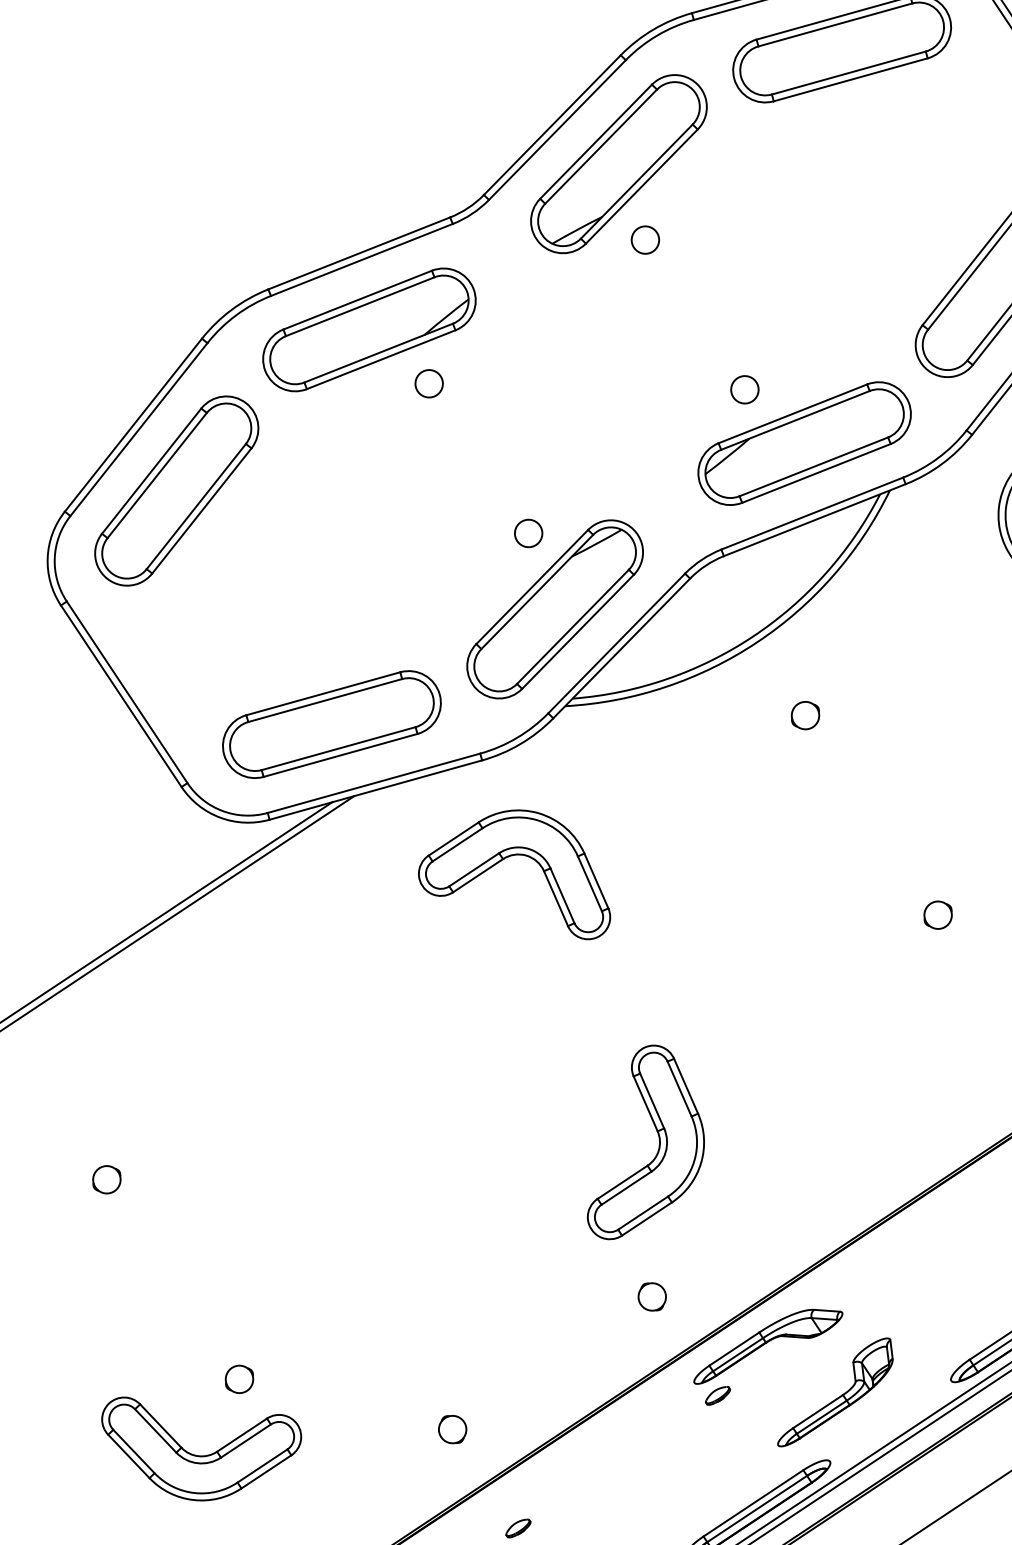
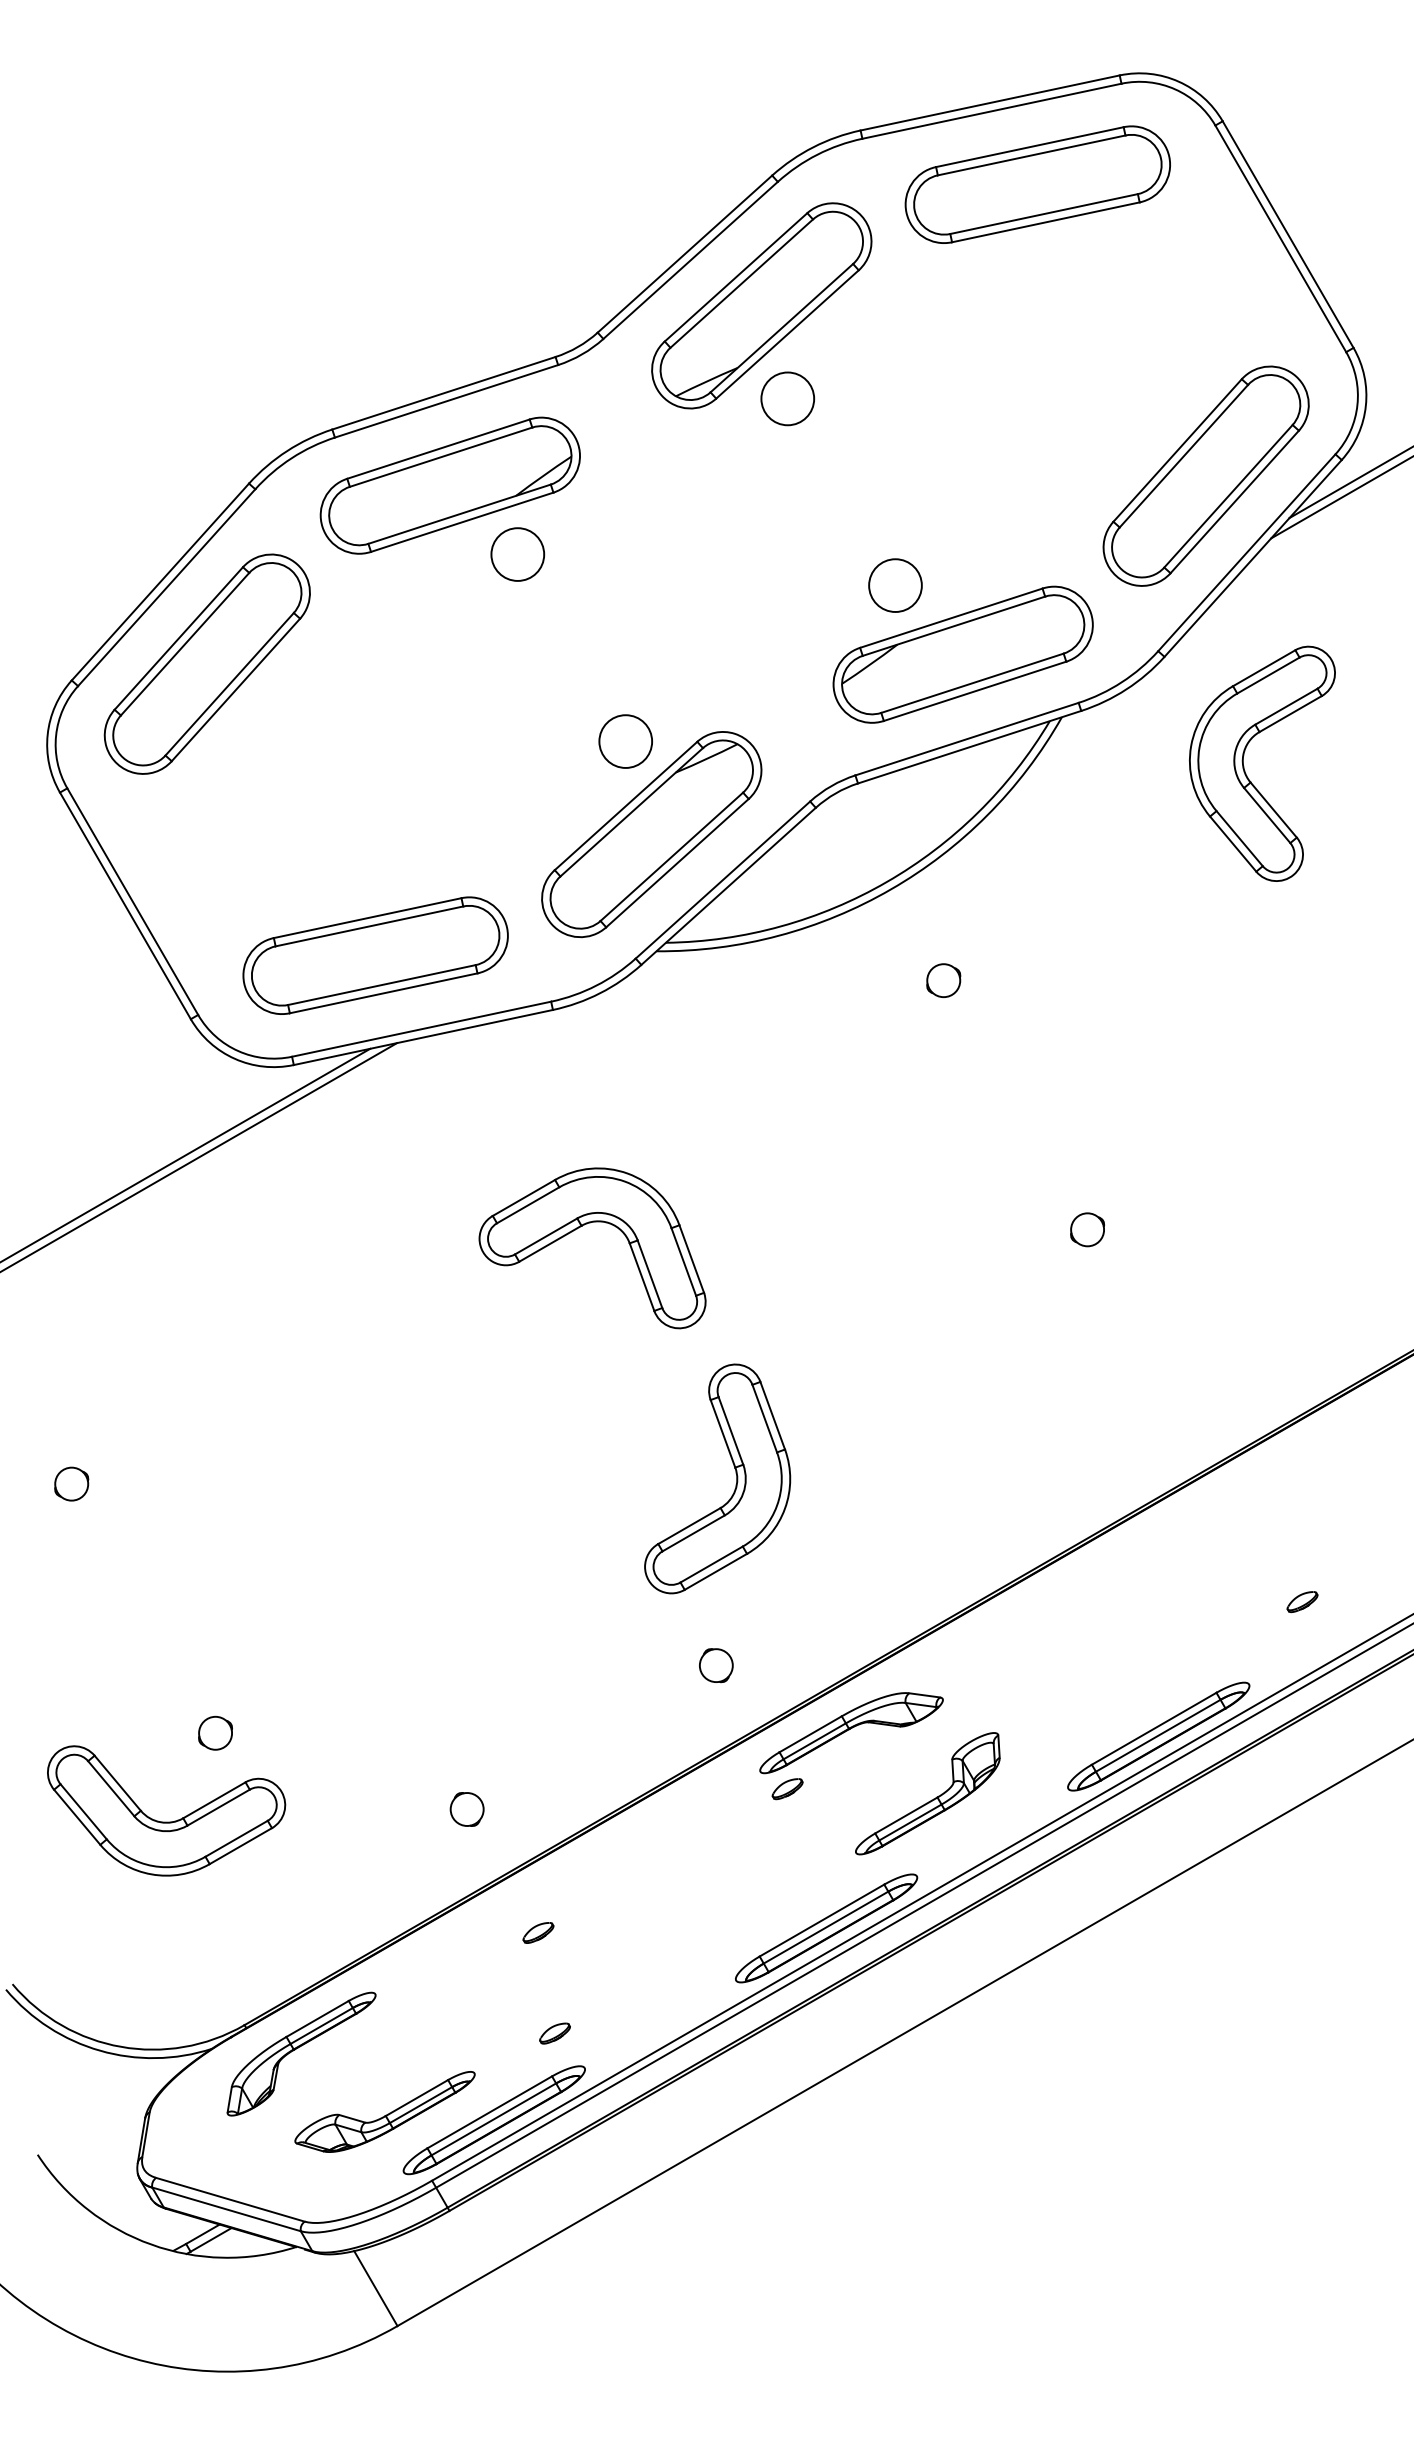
circle: (645, 239) -> (787, 398), size x1.6
circle: (428, 383) -> (517, 554), size x1.6
circle: (744, 389) -> (895, 585), size x1.6
circle: (528, 533) -> (625, 741), size x1.6
part: (501, 861) -> (579, 1228), moved

